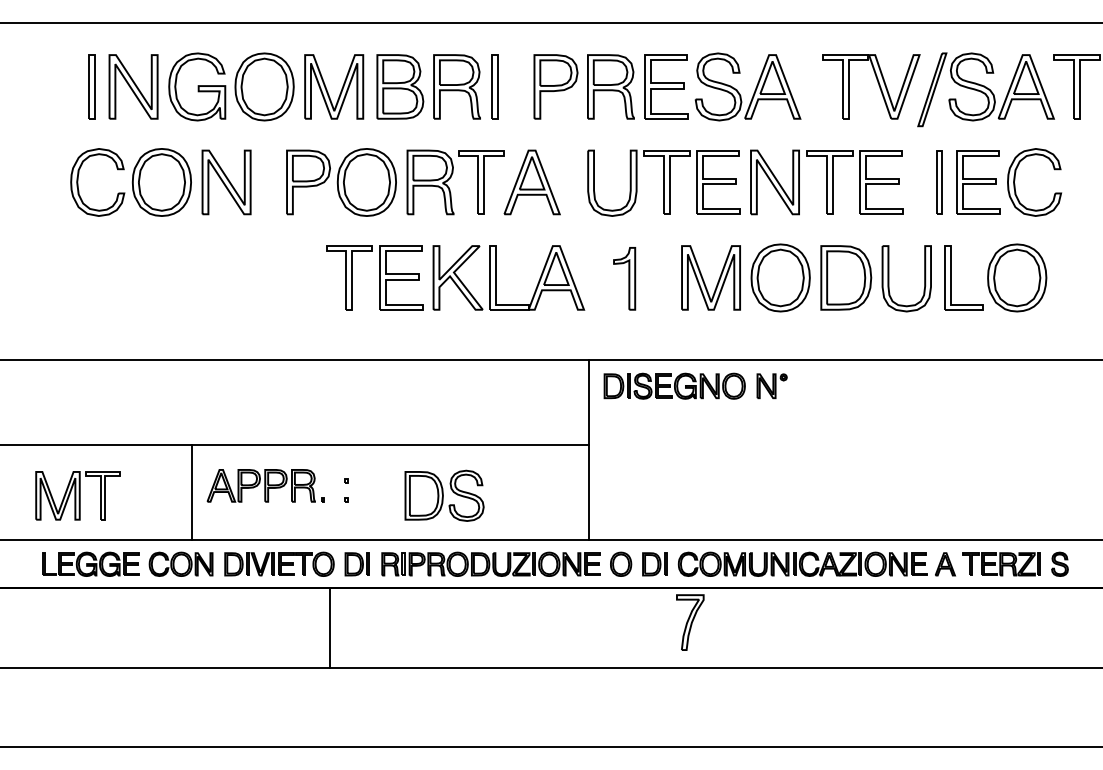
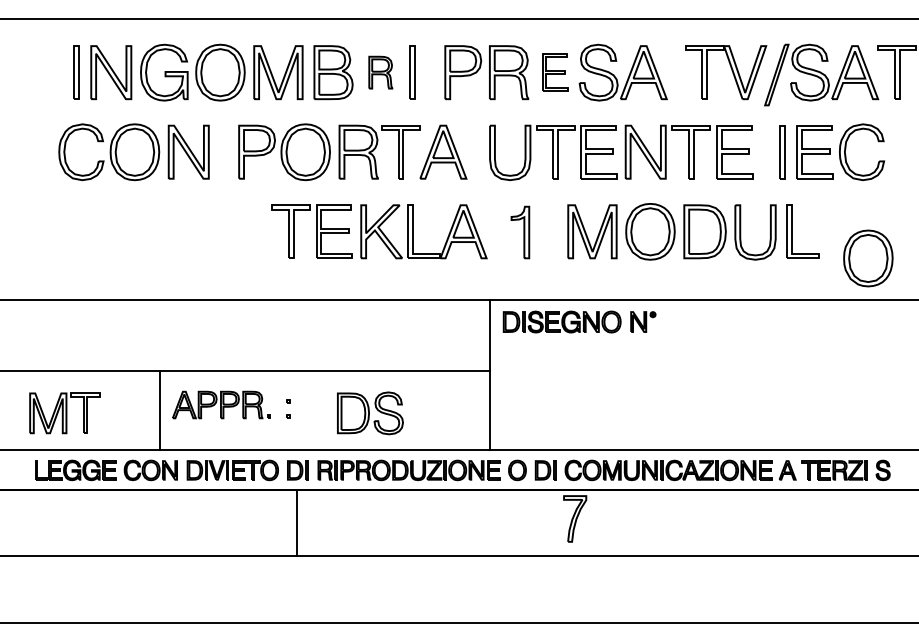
part: (456, 86) -> (380, 72), size x0.6
part: (666, 86) -> (555, 72), size x0.7
part: (1017, 277) -> (868, 258), moved
line: (329, 627) -> (297, 523), moved

